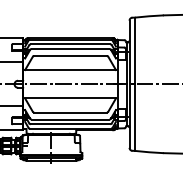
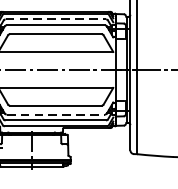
line: (70, 44) -> (55, 19), solid -> dashed
line: (70, 119) -> (55, 114), solid -> dashed

